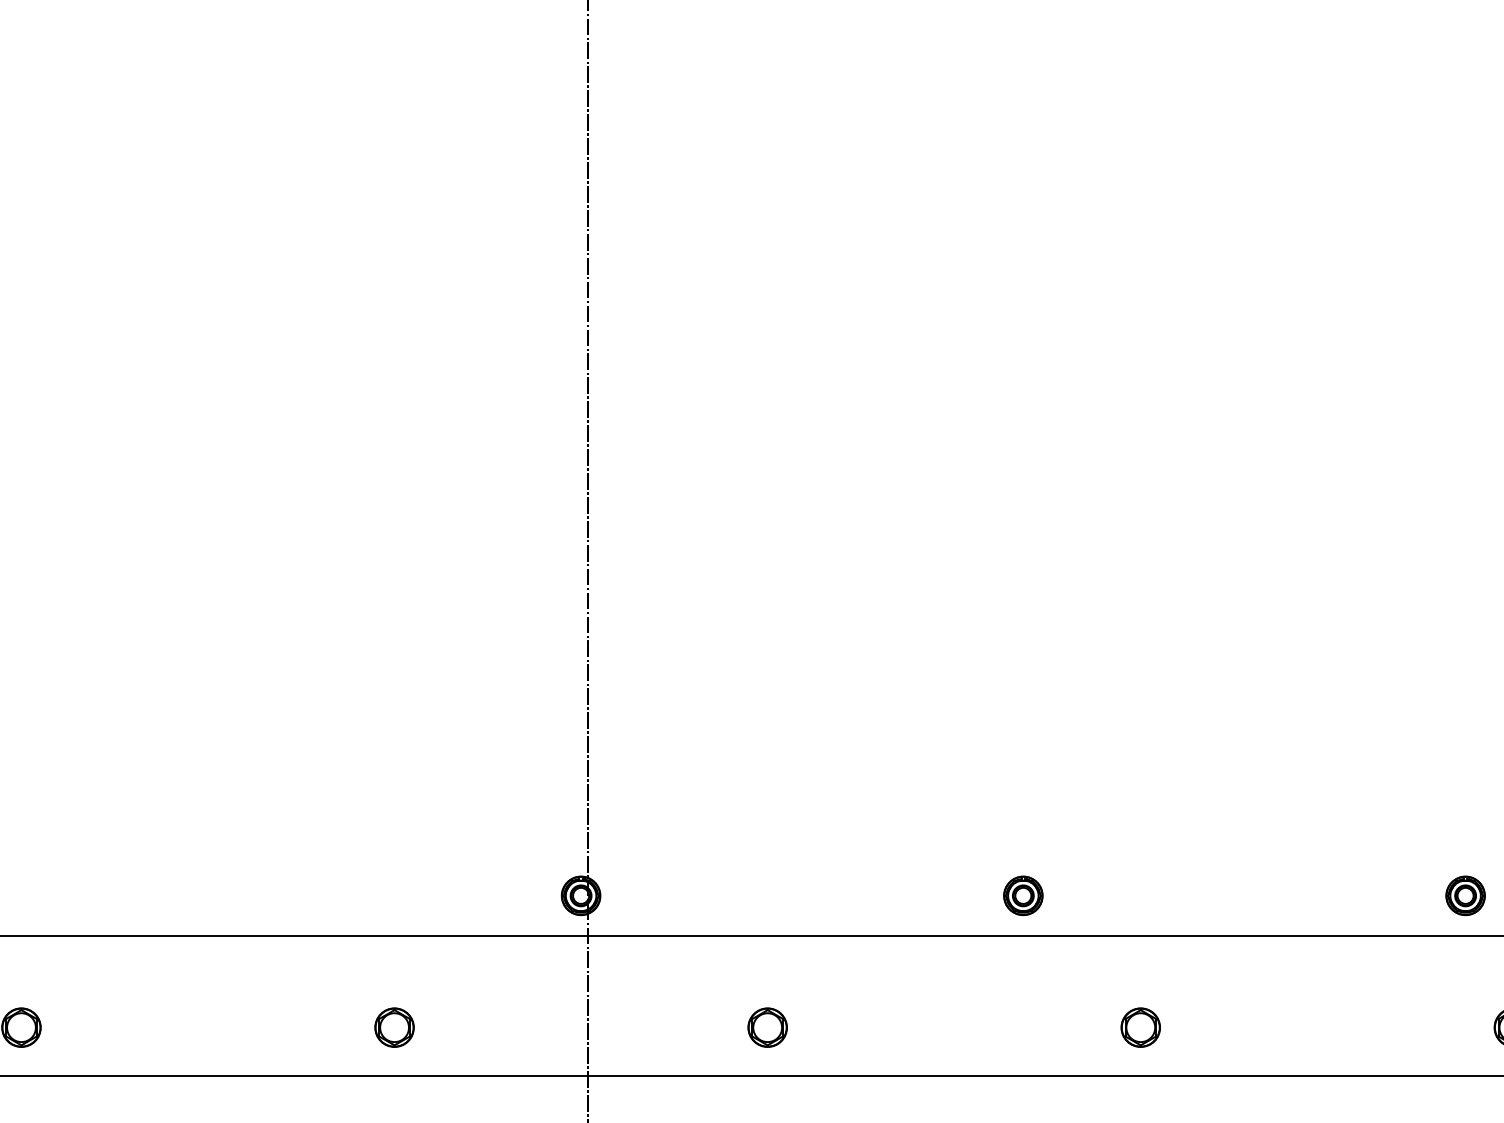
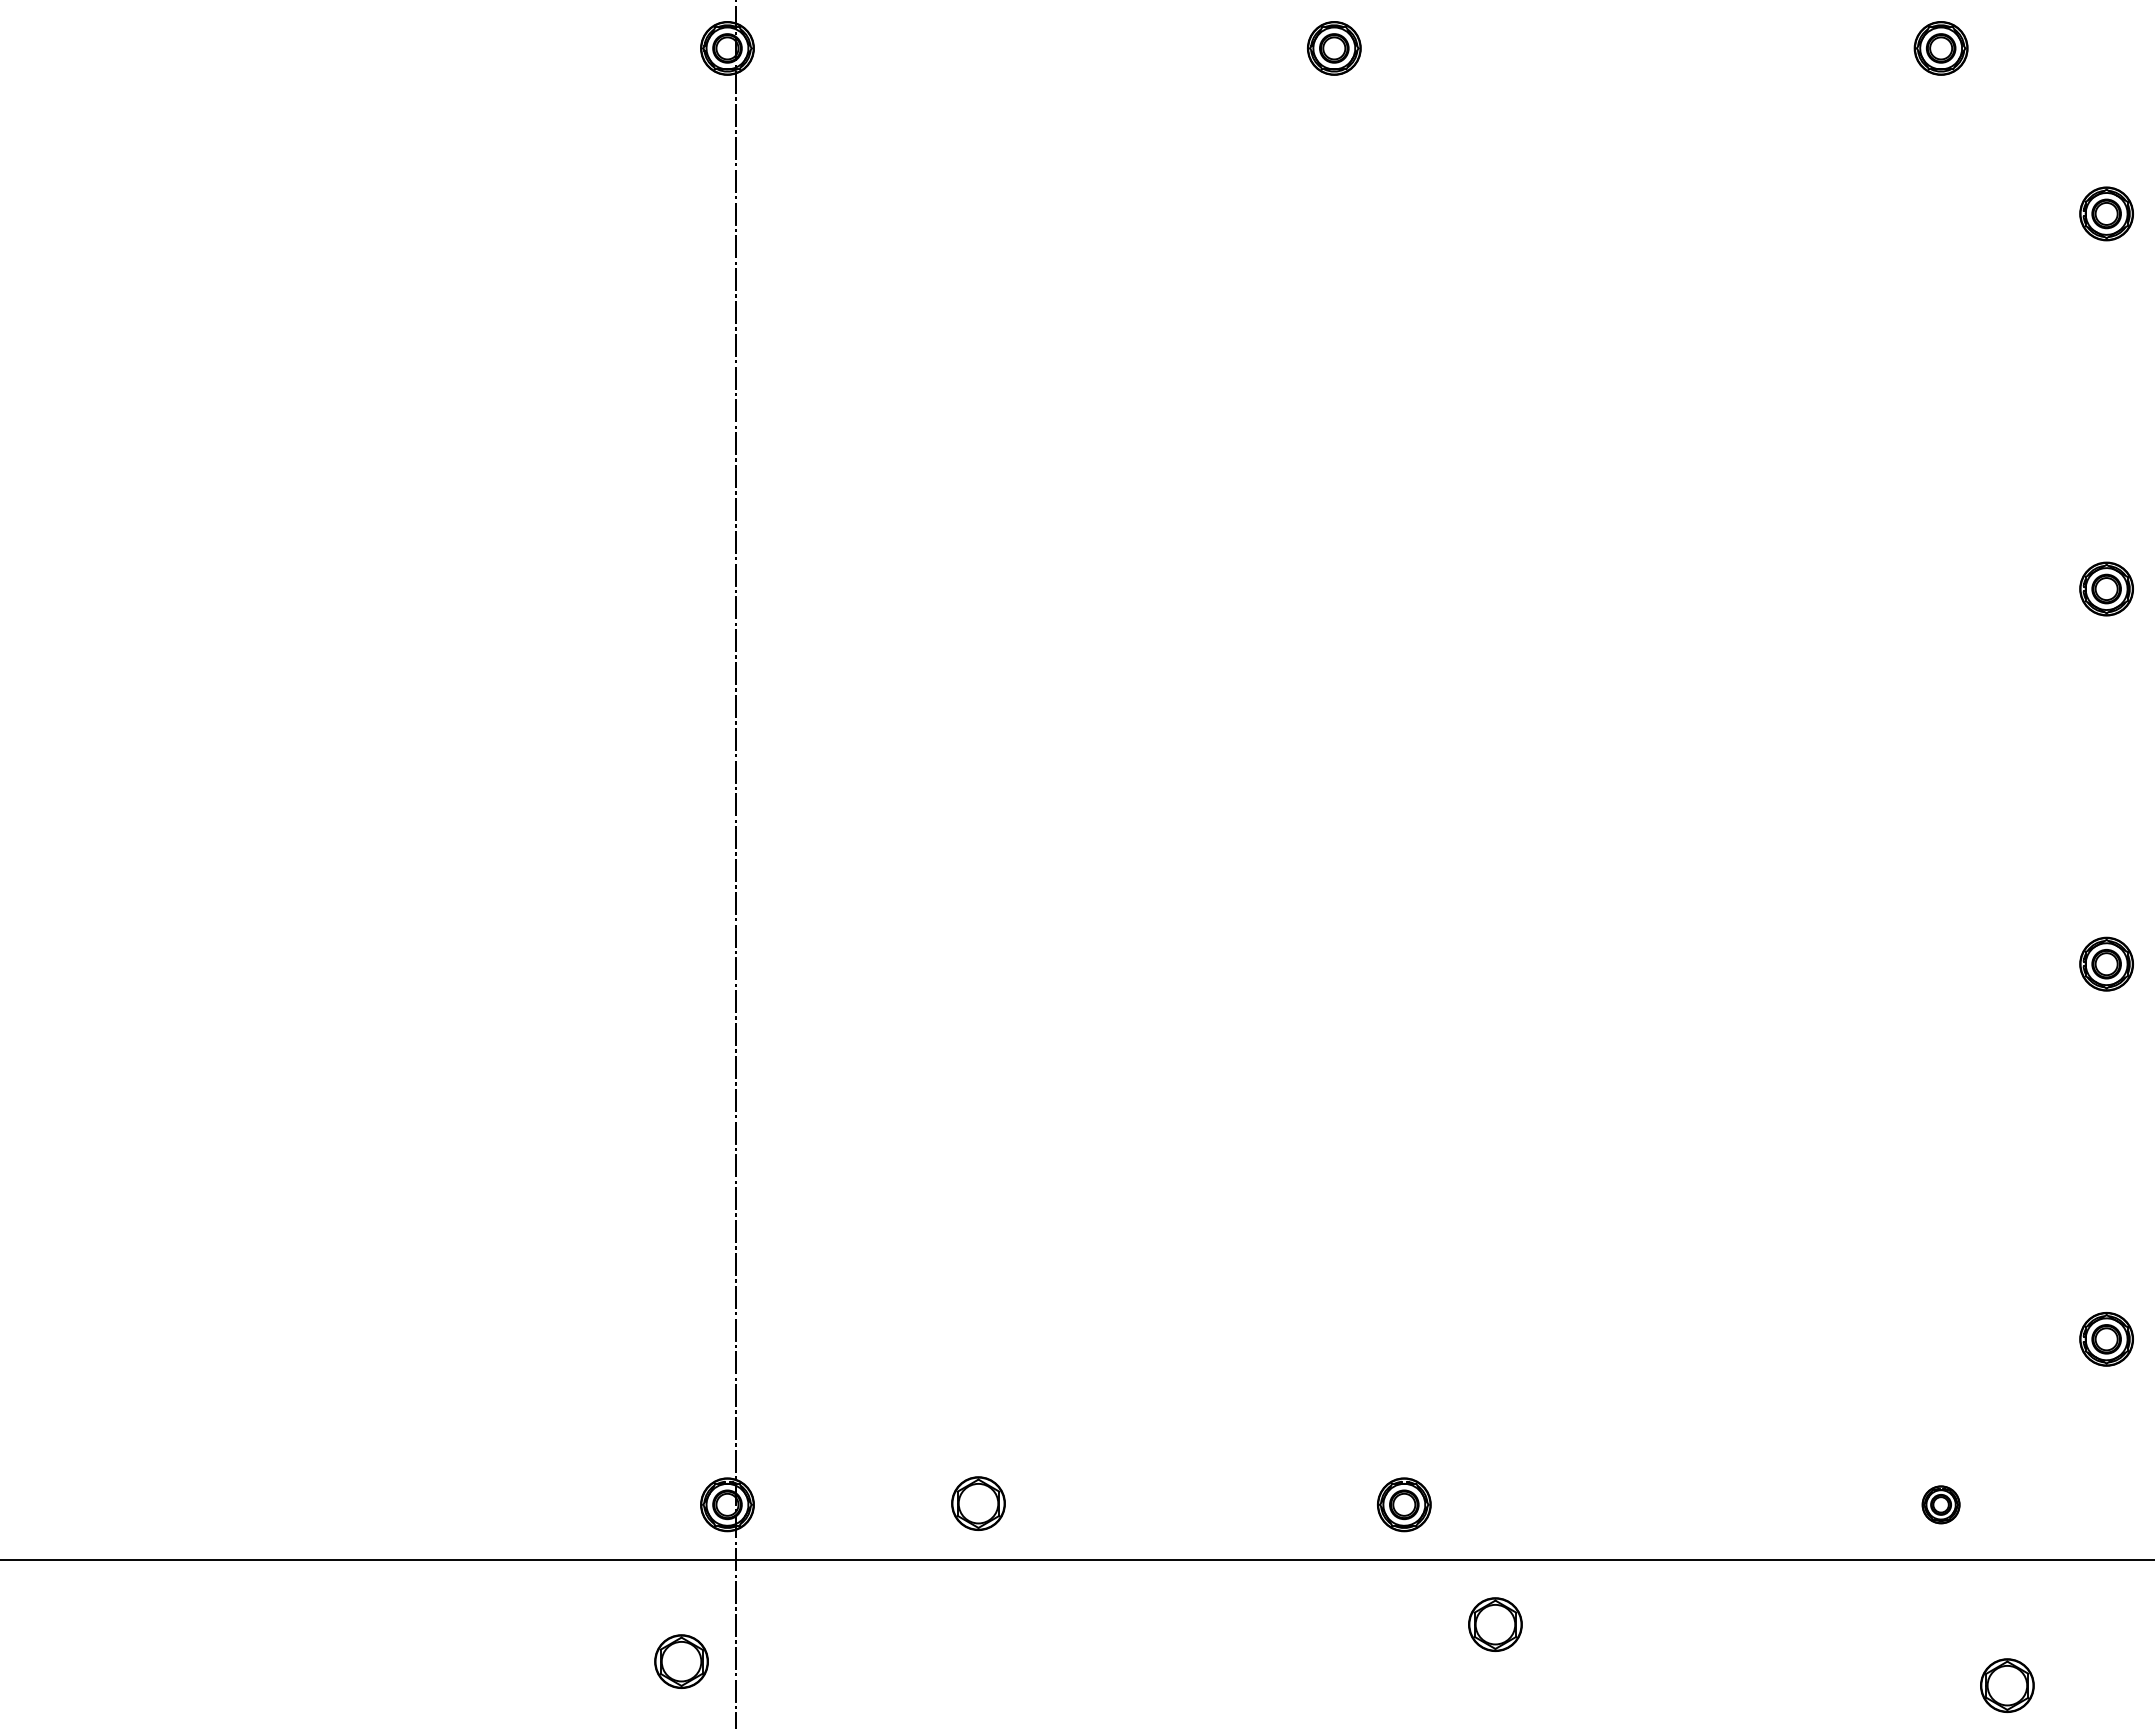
part: (1023, 895) -> (1404, 1504), moved
part: (1465, 895) -> (1940, 1504), size x0.7
part: (394, 1027) -> (681, 1661), moved
part: (767, 1027) -> (978, 1503), moved
part: (1140, 1027) -> (1495, 1624), moved

